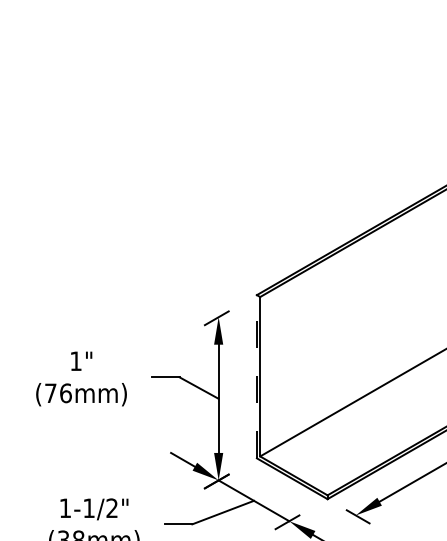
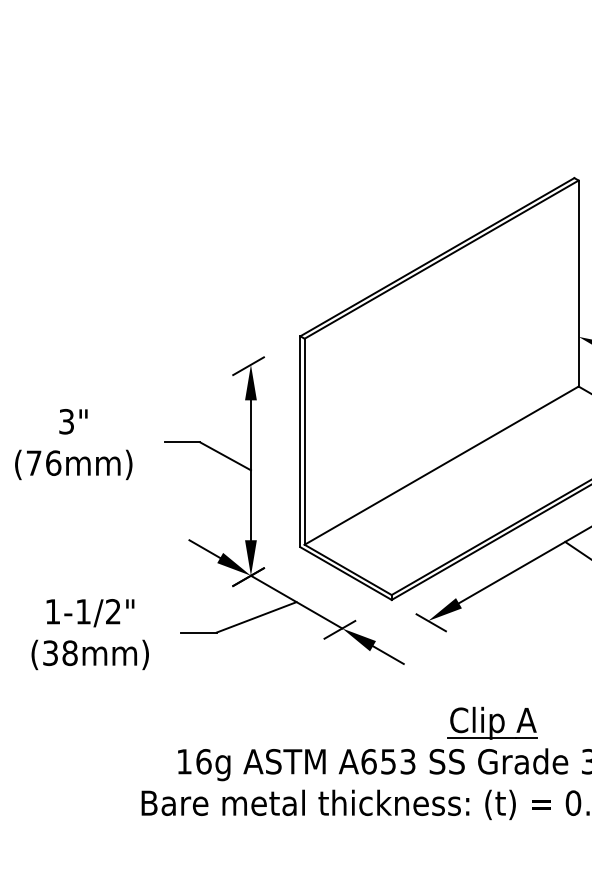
text: (75, 361) -> (66, 421), 1" -> 3"
line: (256, 376) -> (300, 441), dashed -> solid

